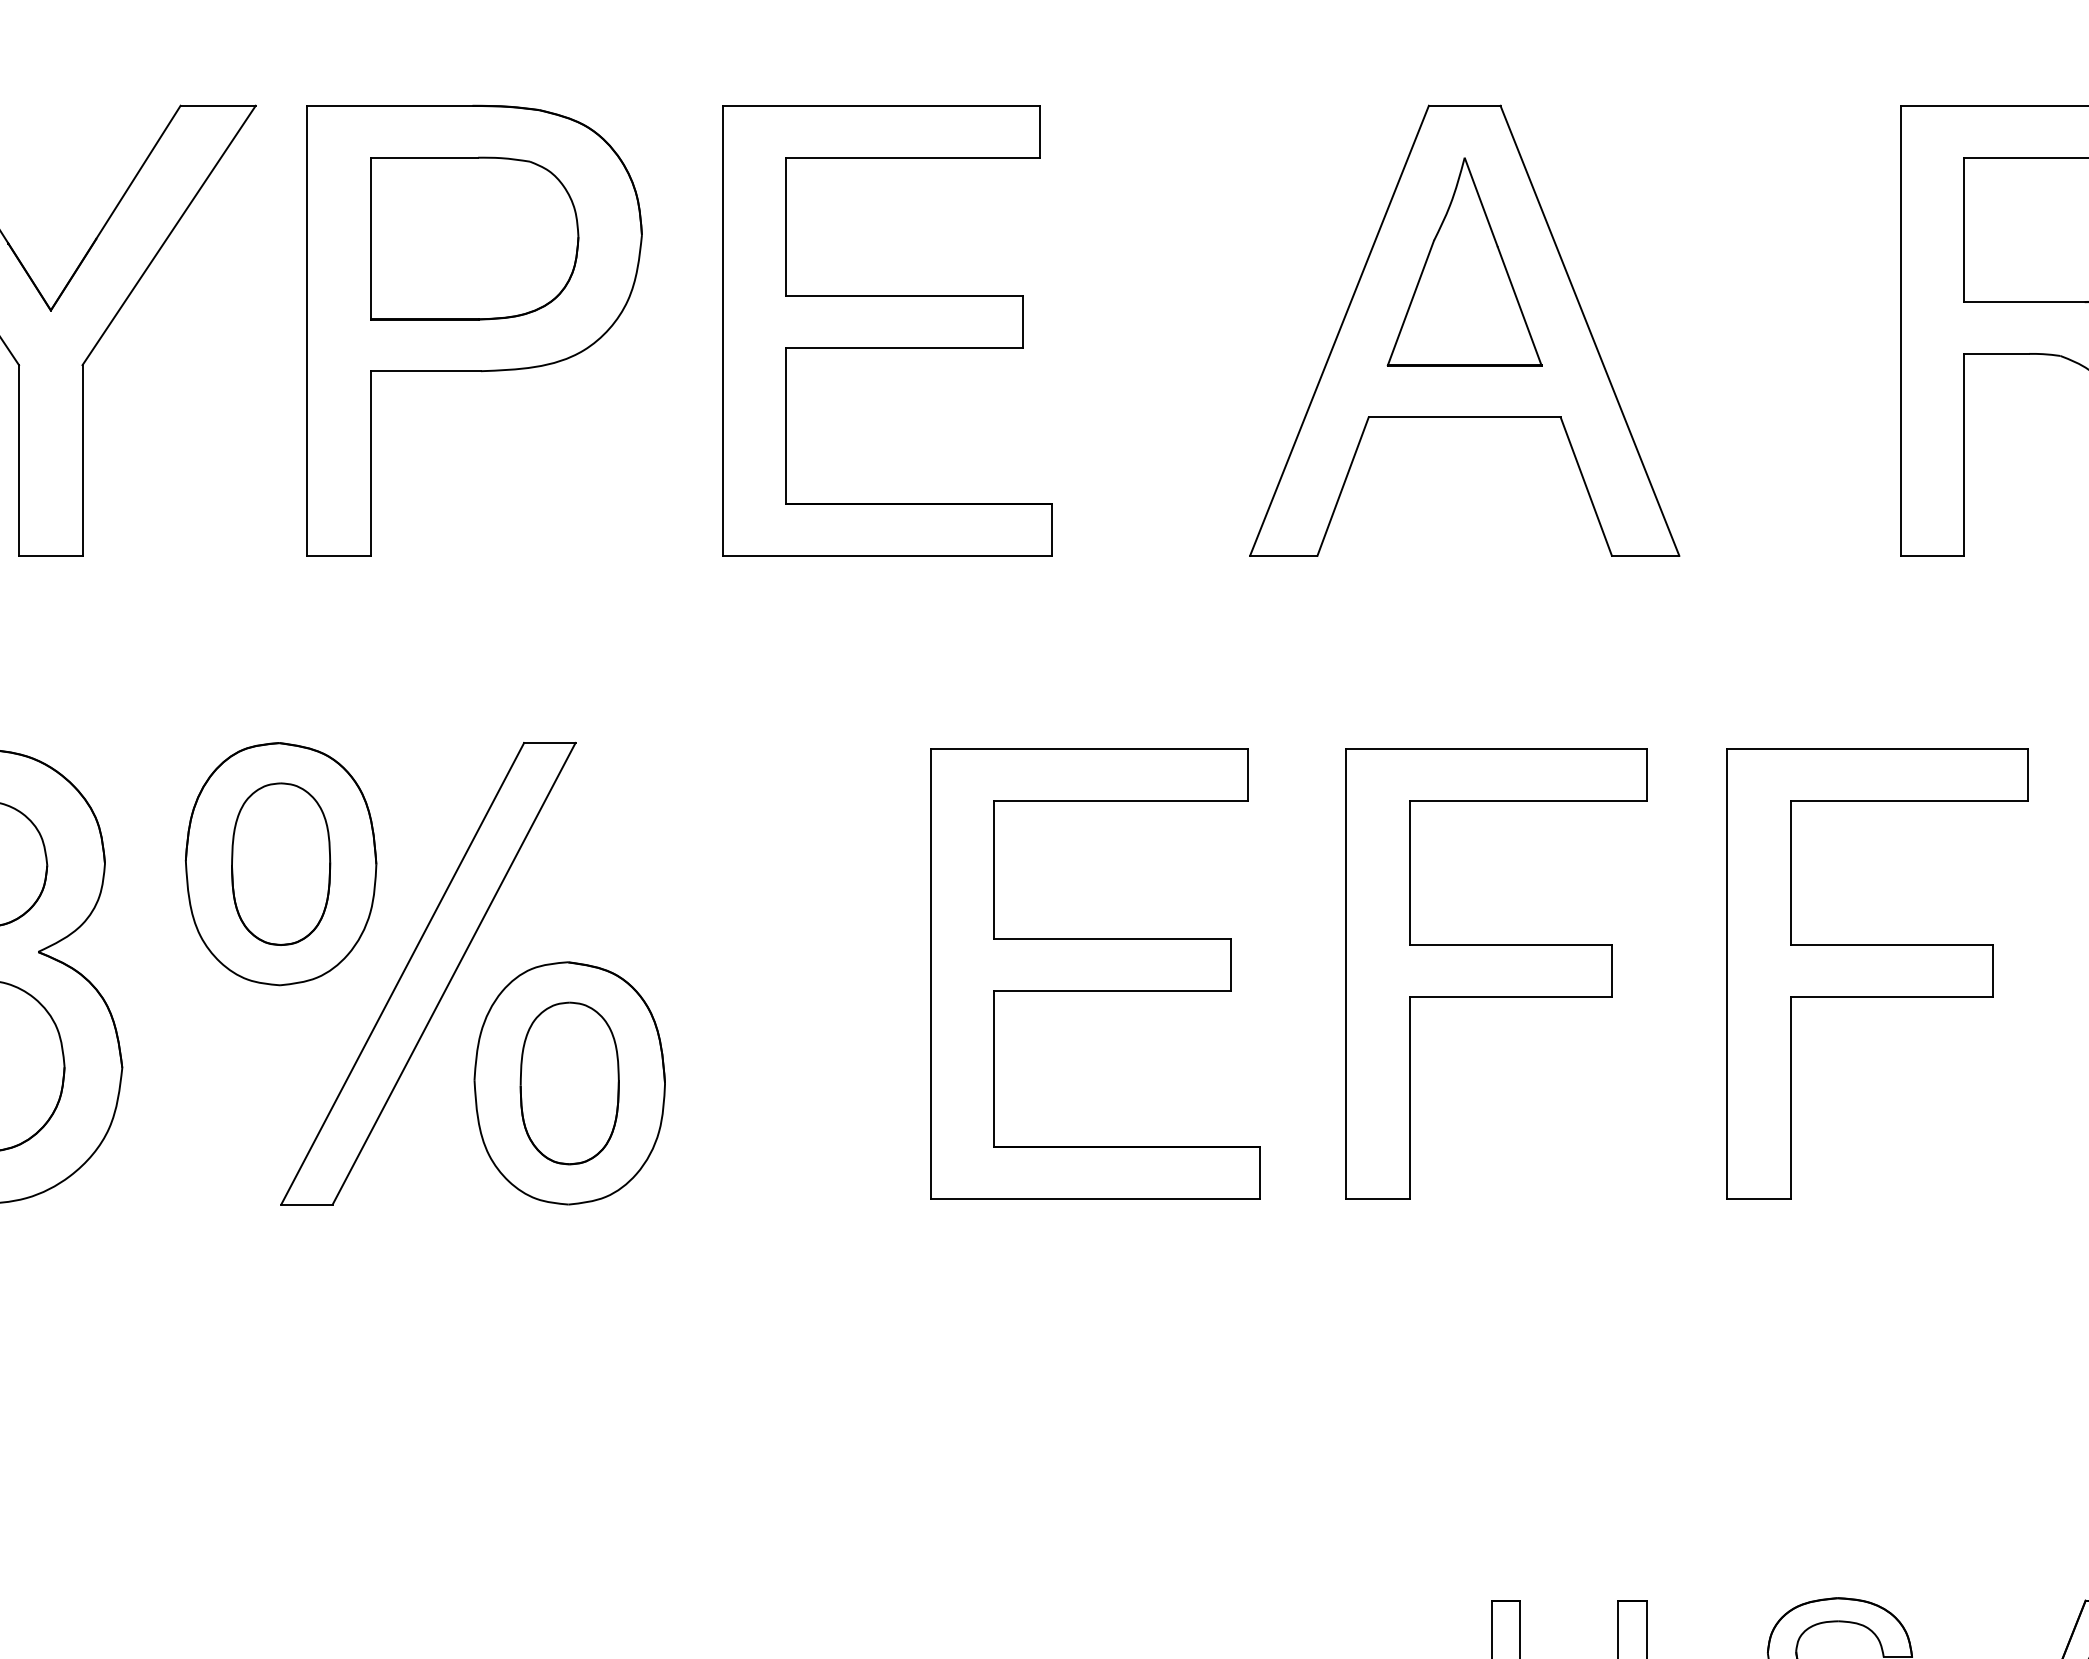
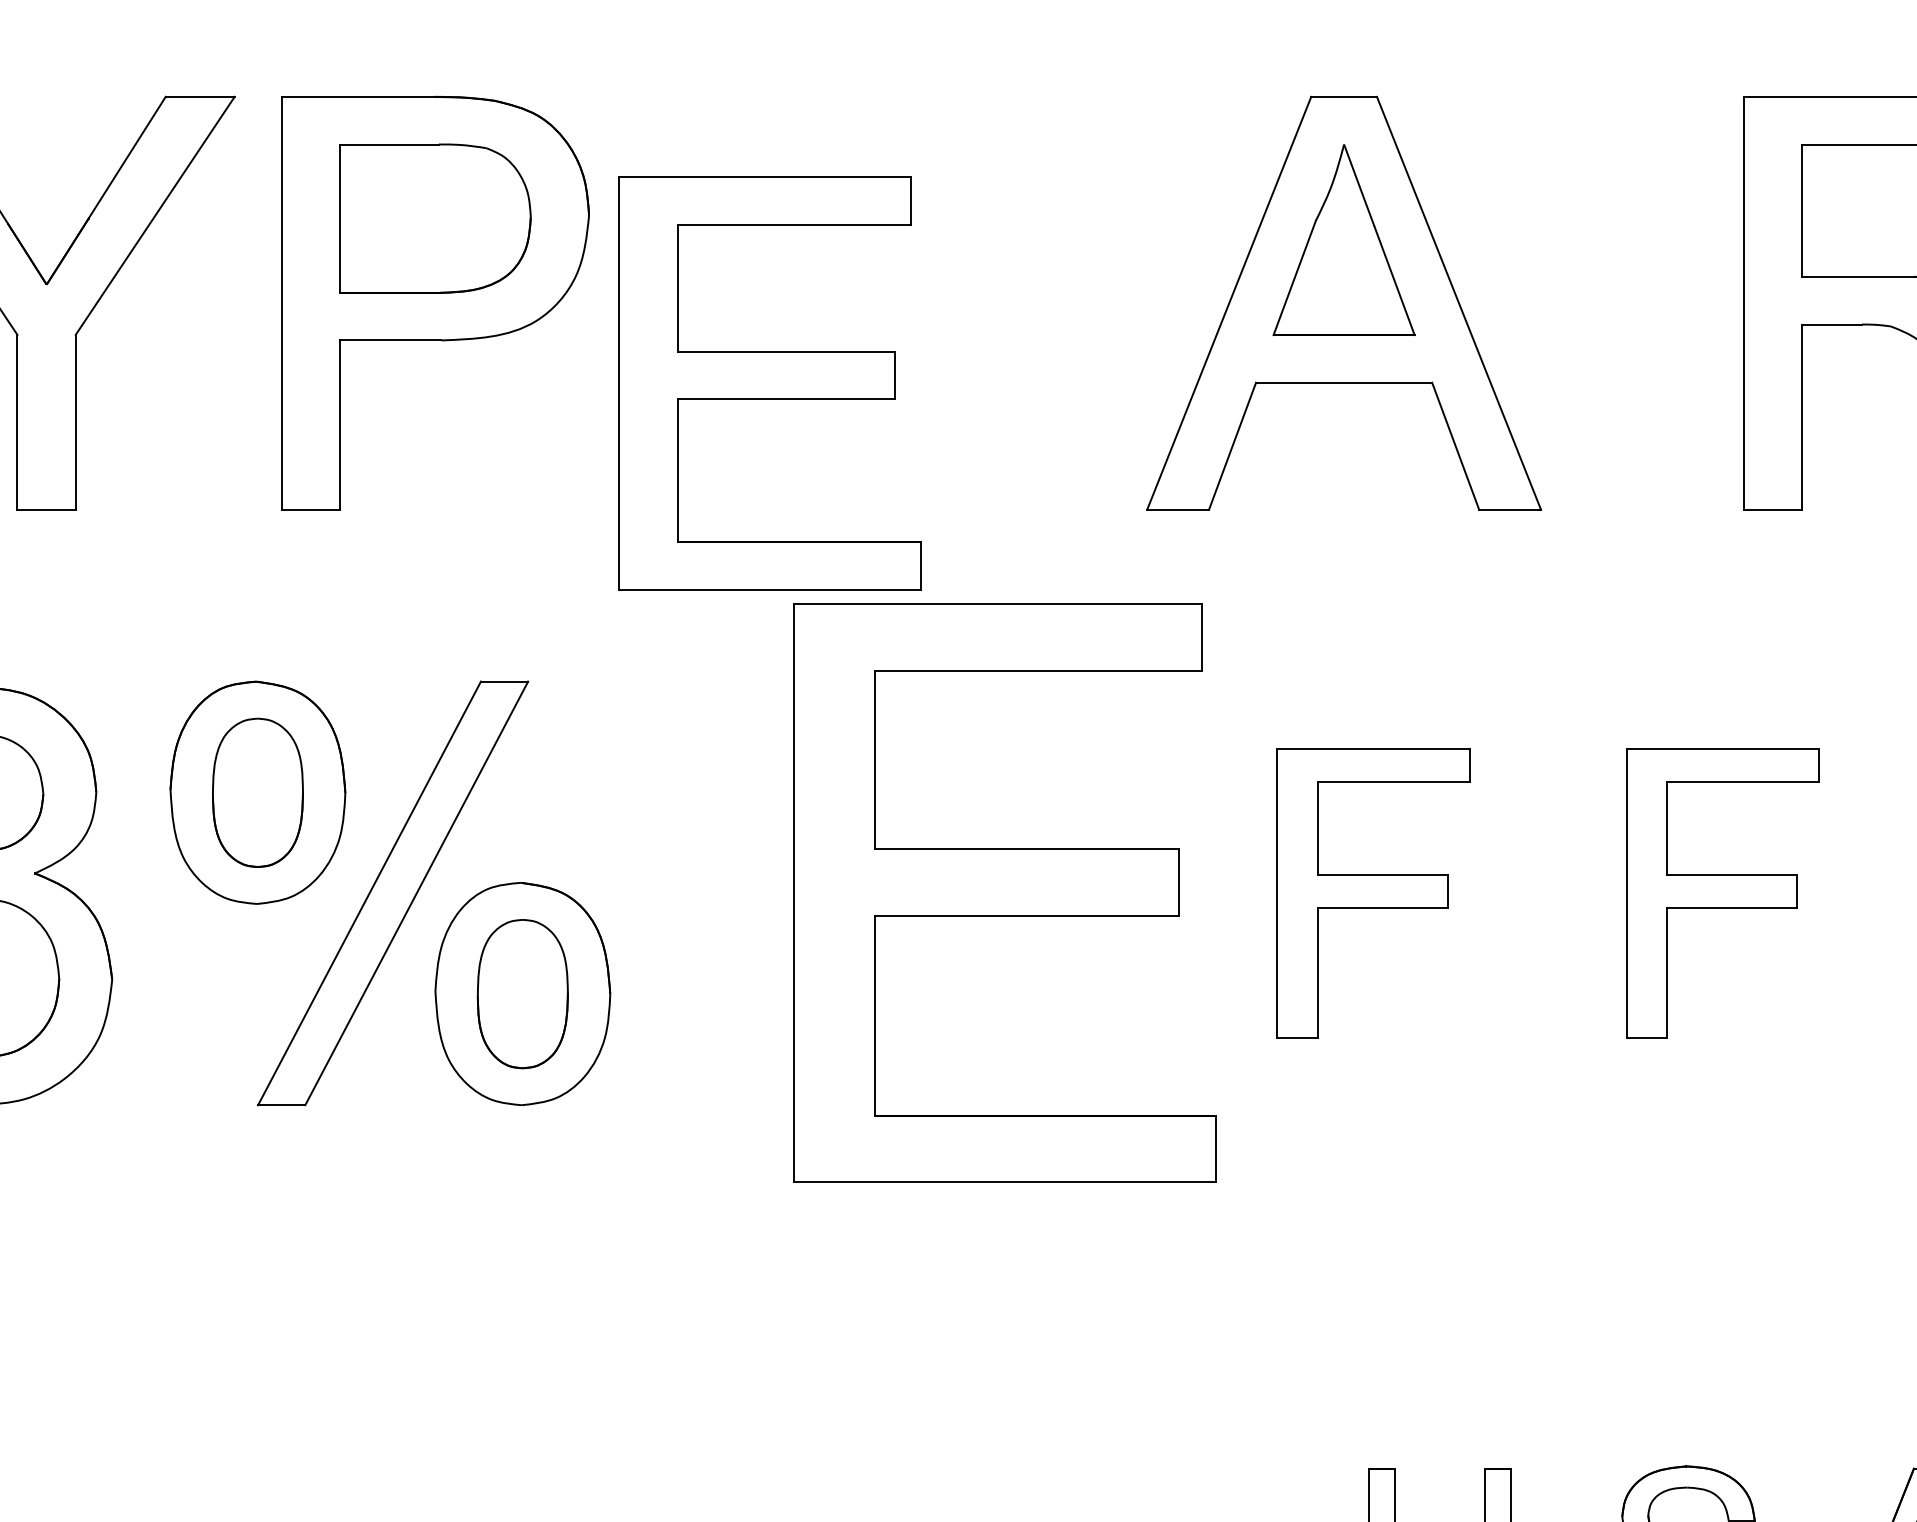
part: (886, 330) -> (769, 383), moved
part: (1094, 973) -> (1004, 893), size x1.4
part: (1496, 973) -> (1373, 893), size x0.7
part: (1877, 973) -> (1722, 893), size x0.7

